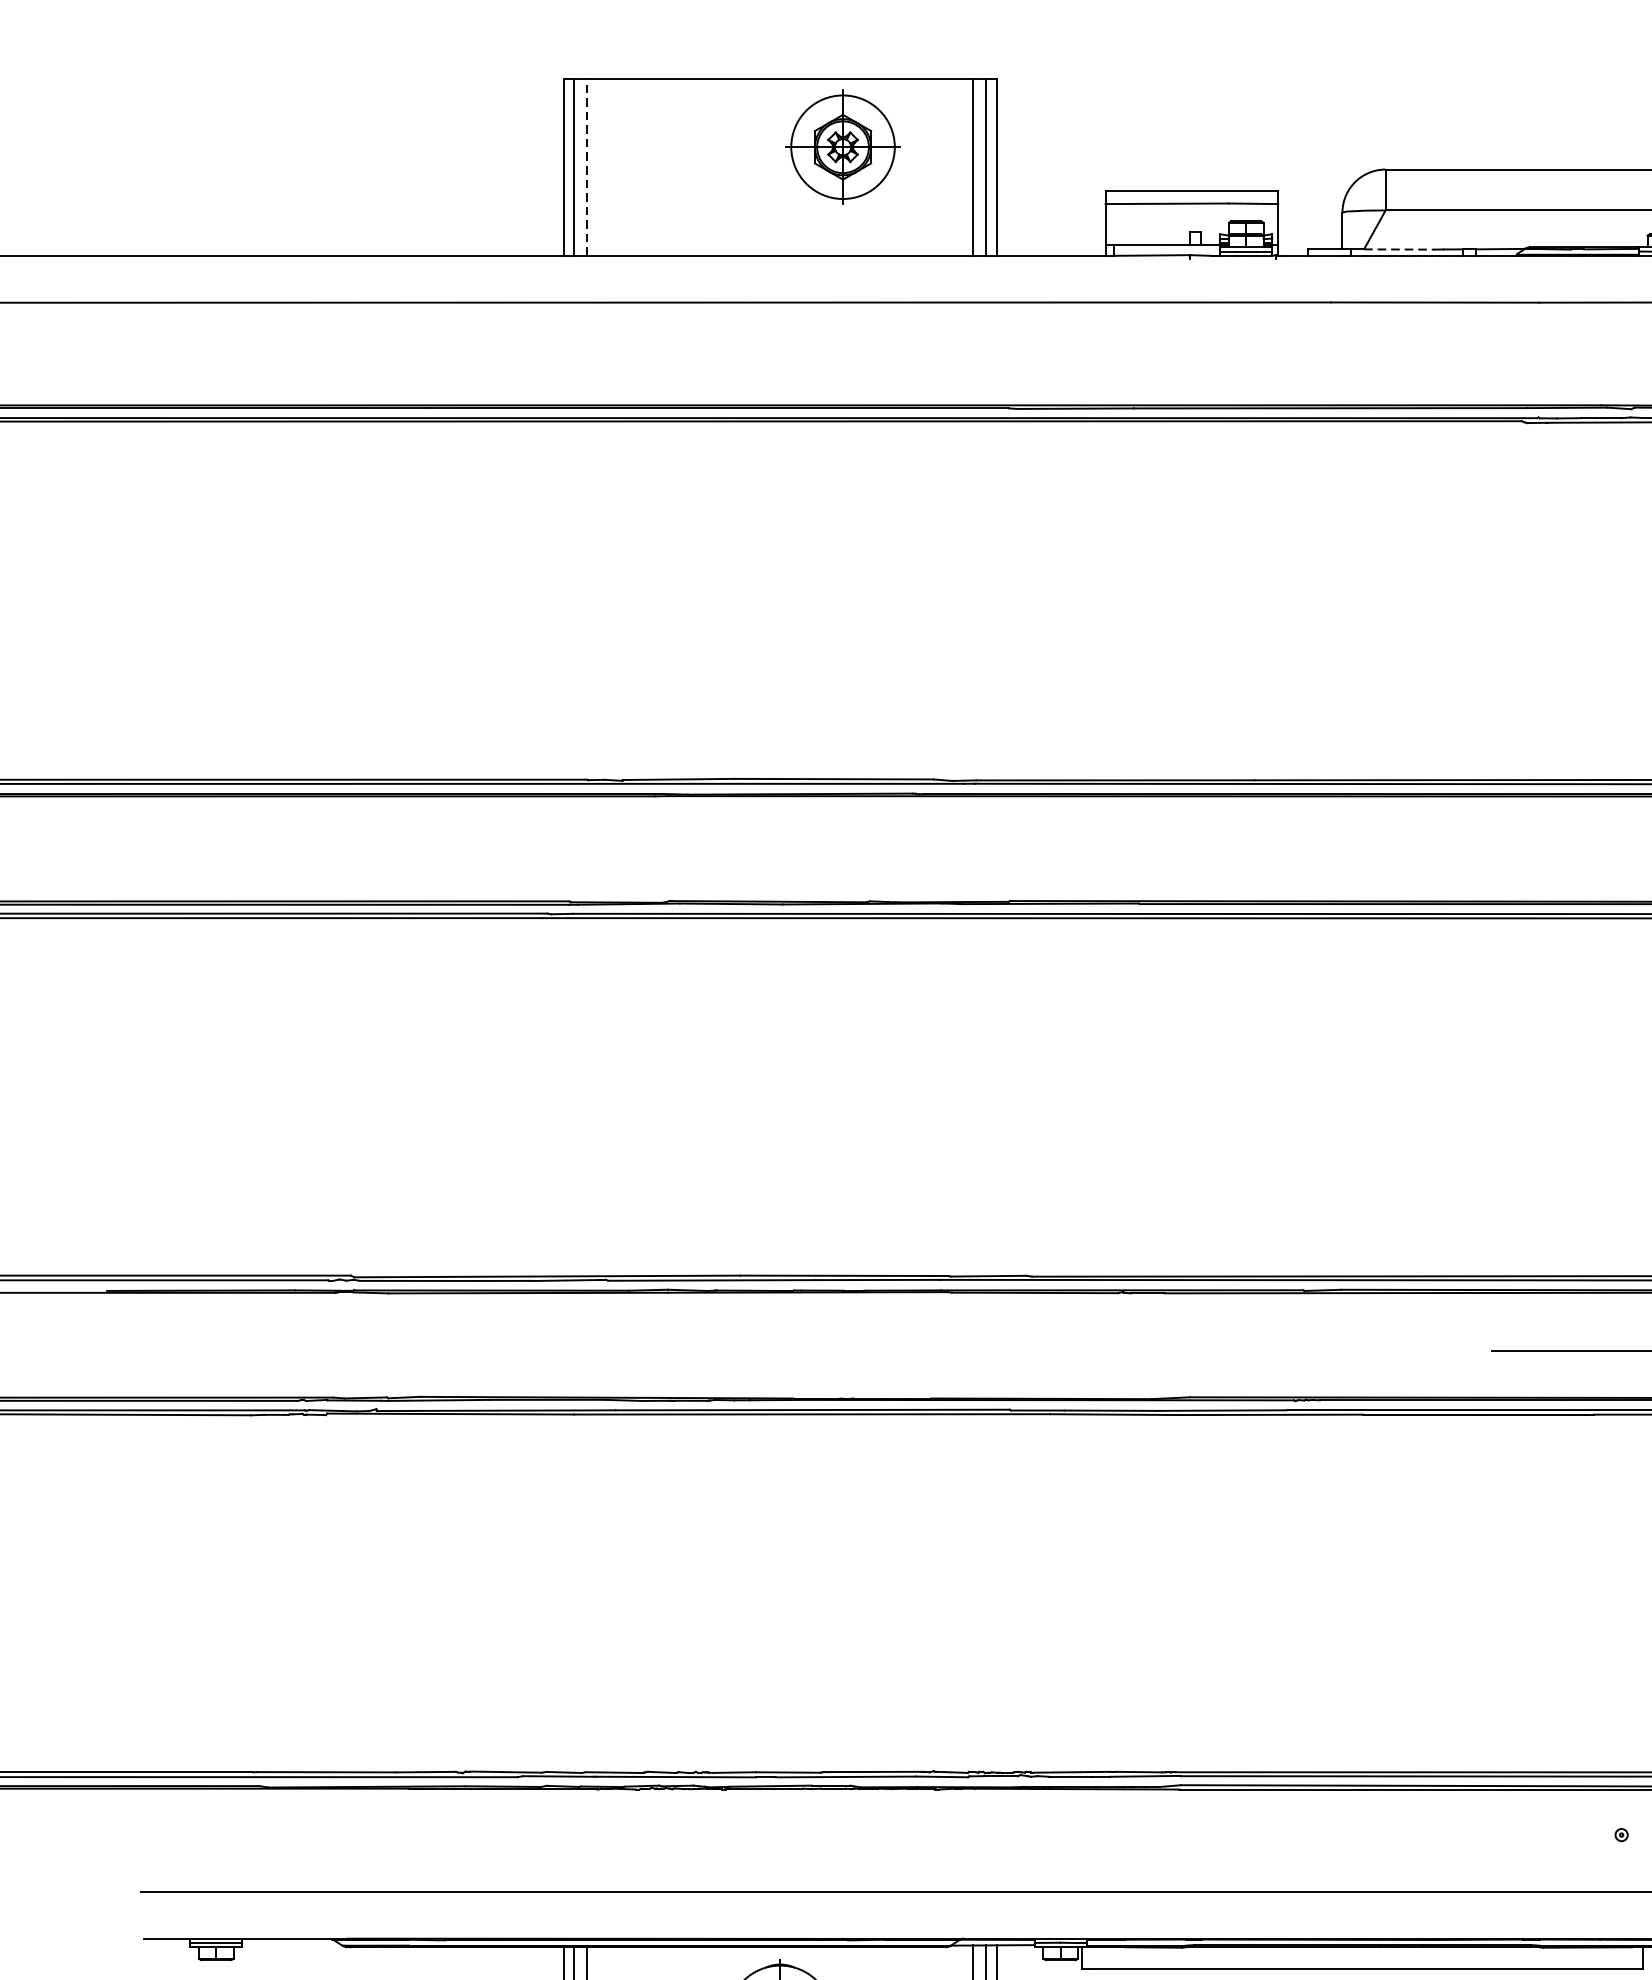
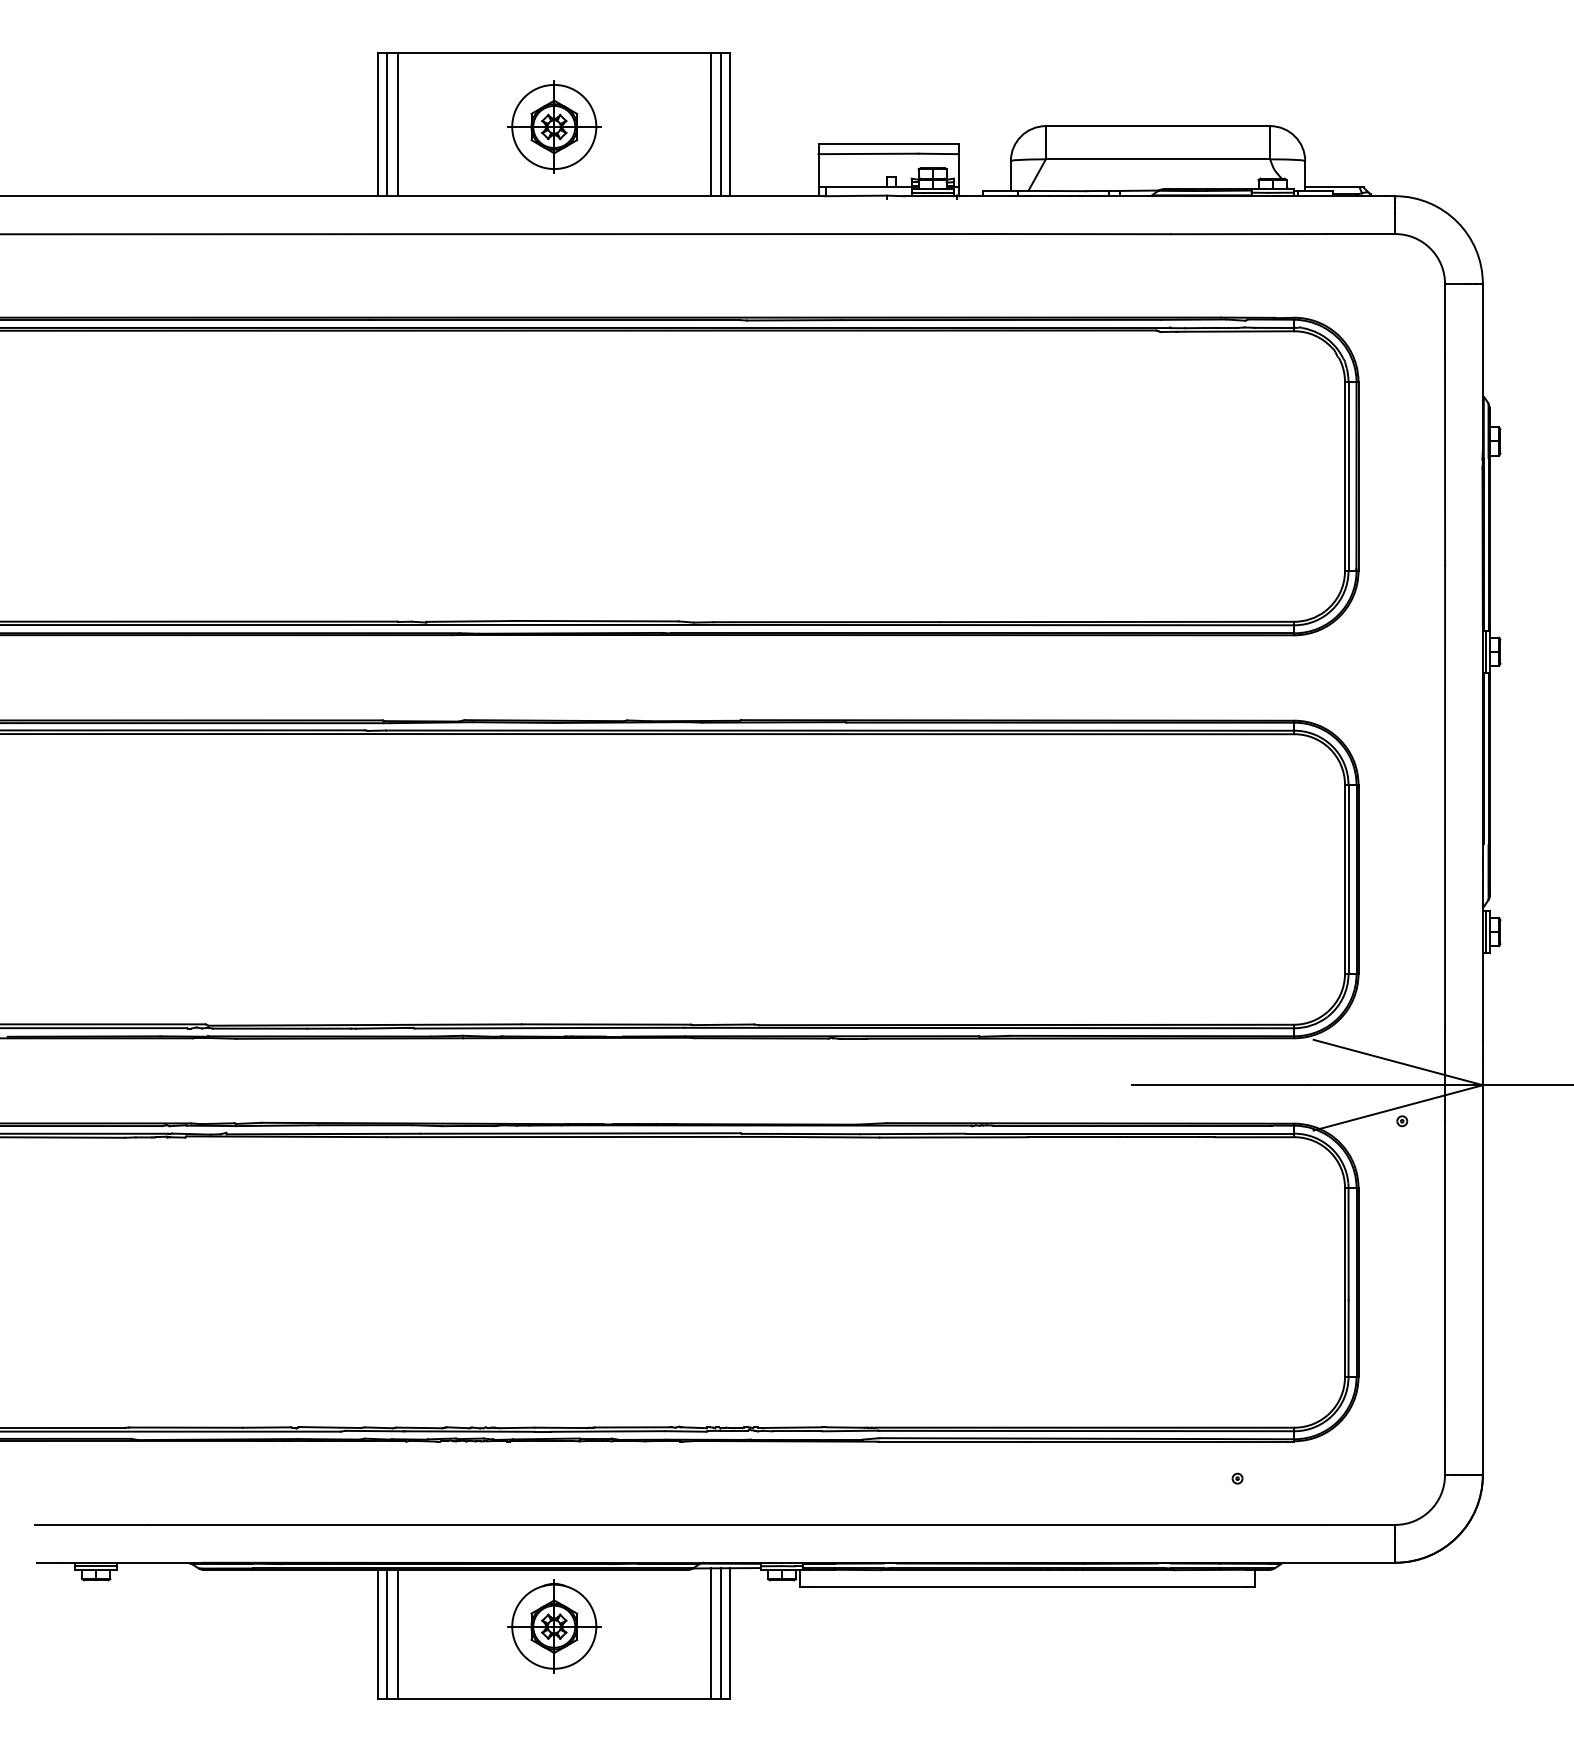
part: (843, 146) -> (554, 126), moved
line: (587, 167) -> (397, 124), dashed -> solid
line: (1399, 250) -> (1057, 191), dashed -> solid

